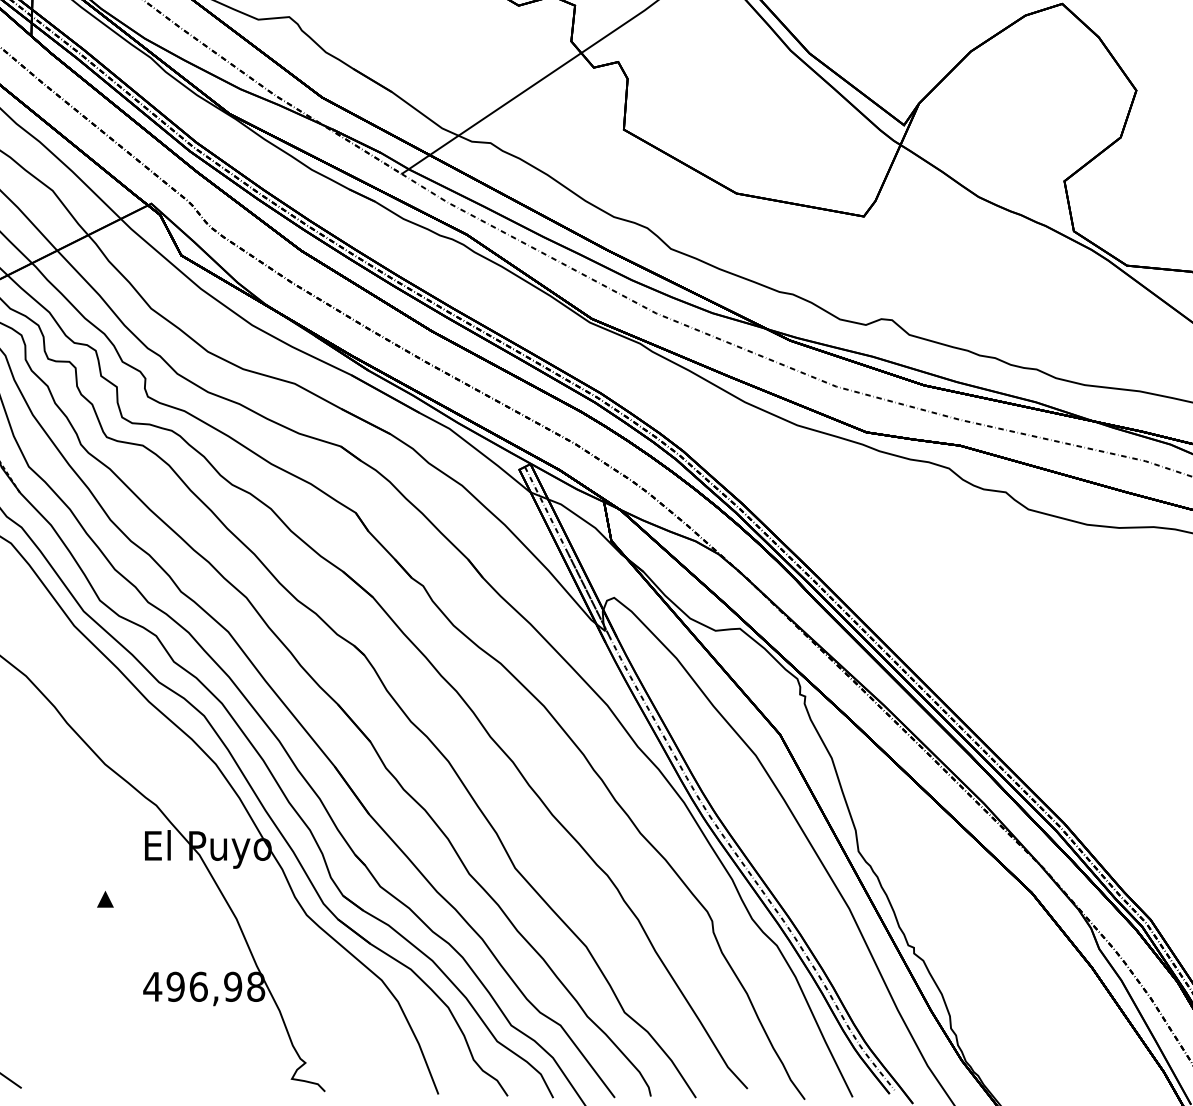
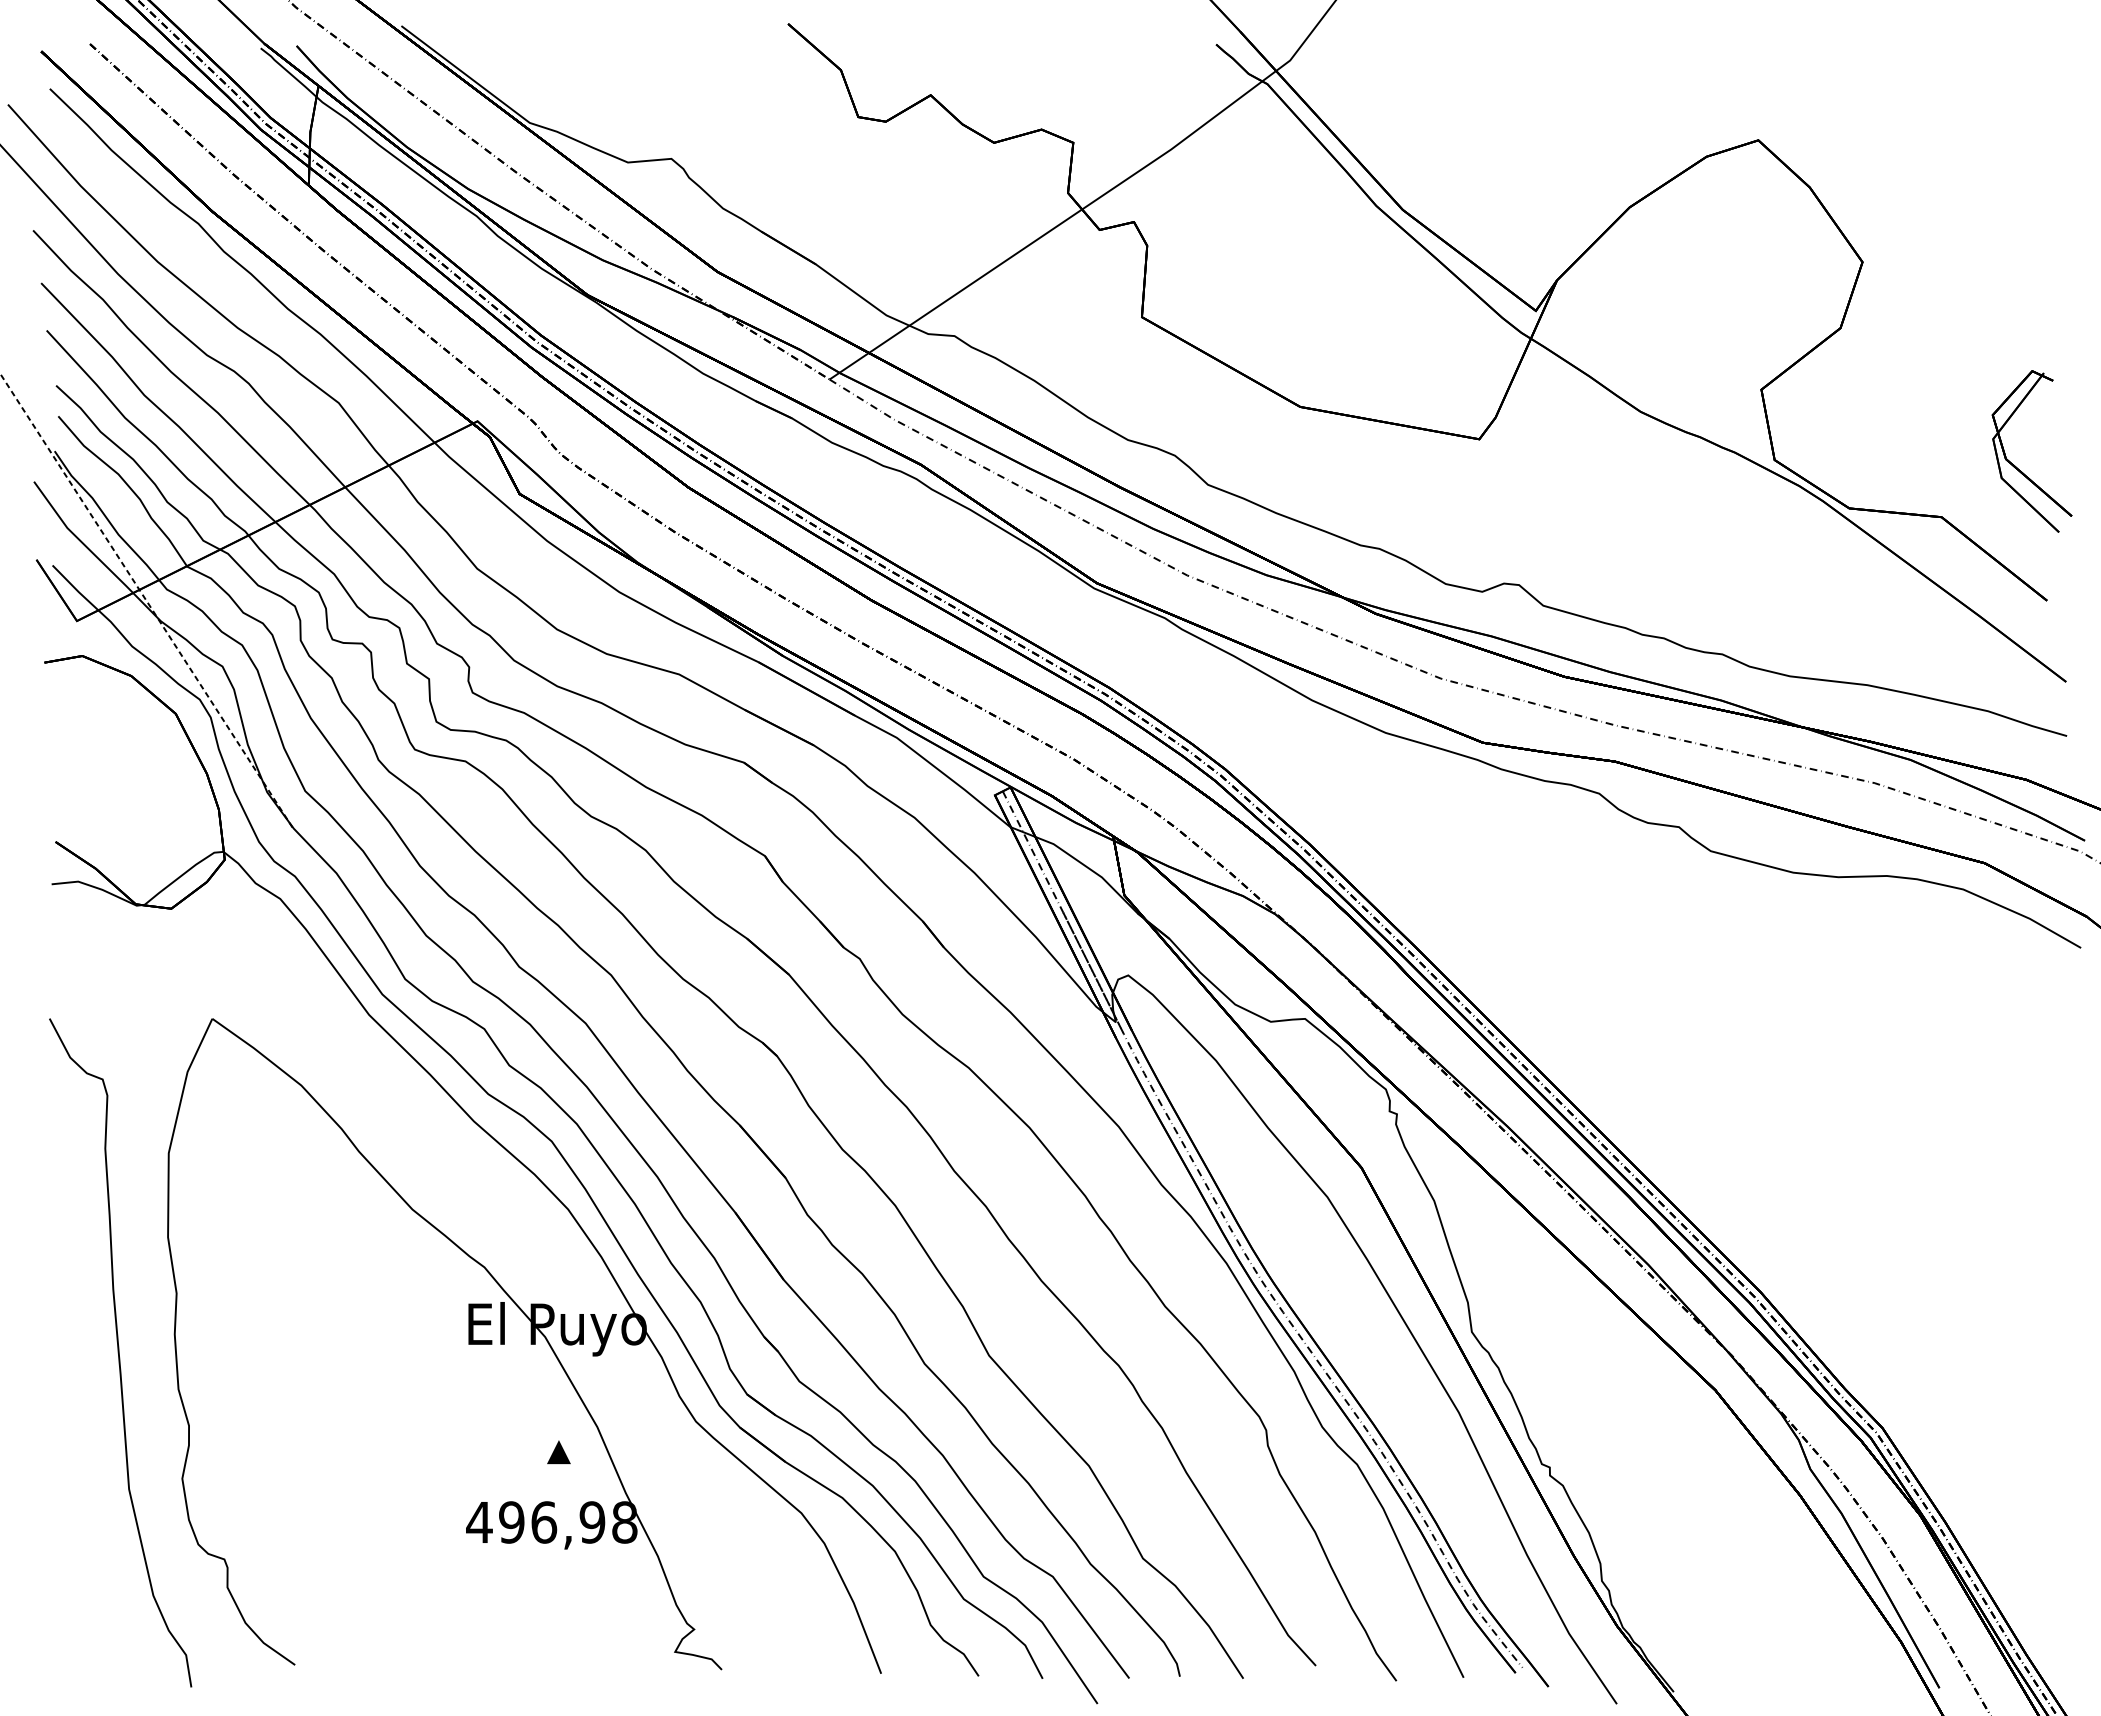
part: (105, 899) -> (558, 1452), moved

